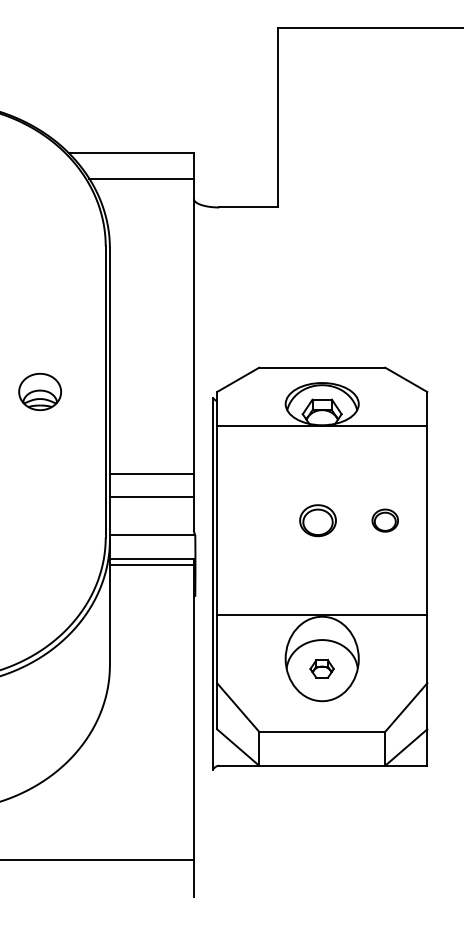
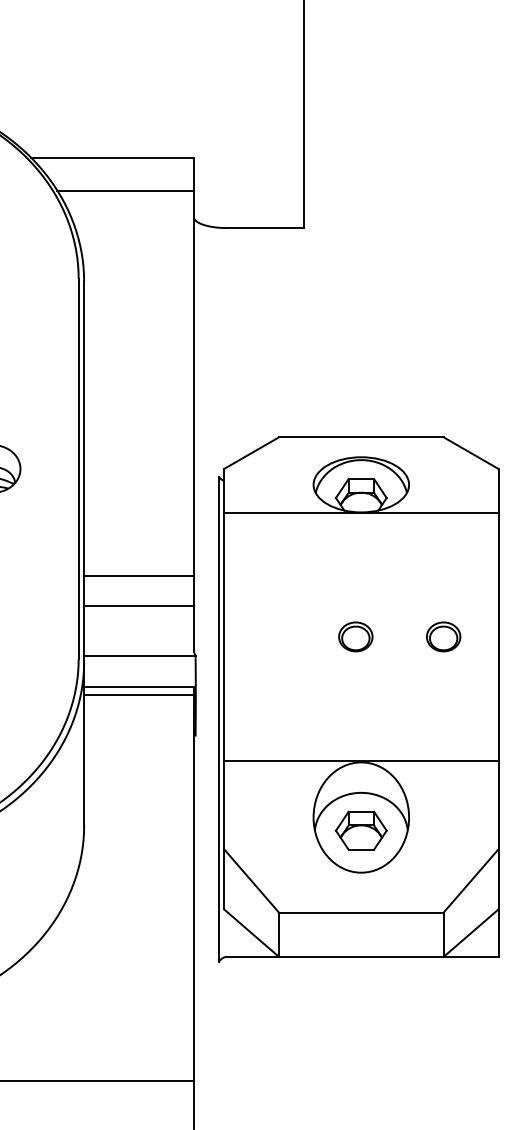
part: (317, 520) -> (355, 636), size x0.71
part: (321, 668) -> (360, 829), size x1.67

